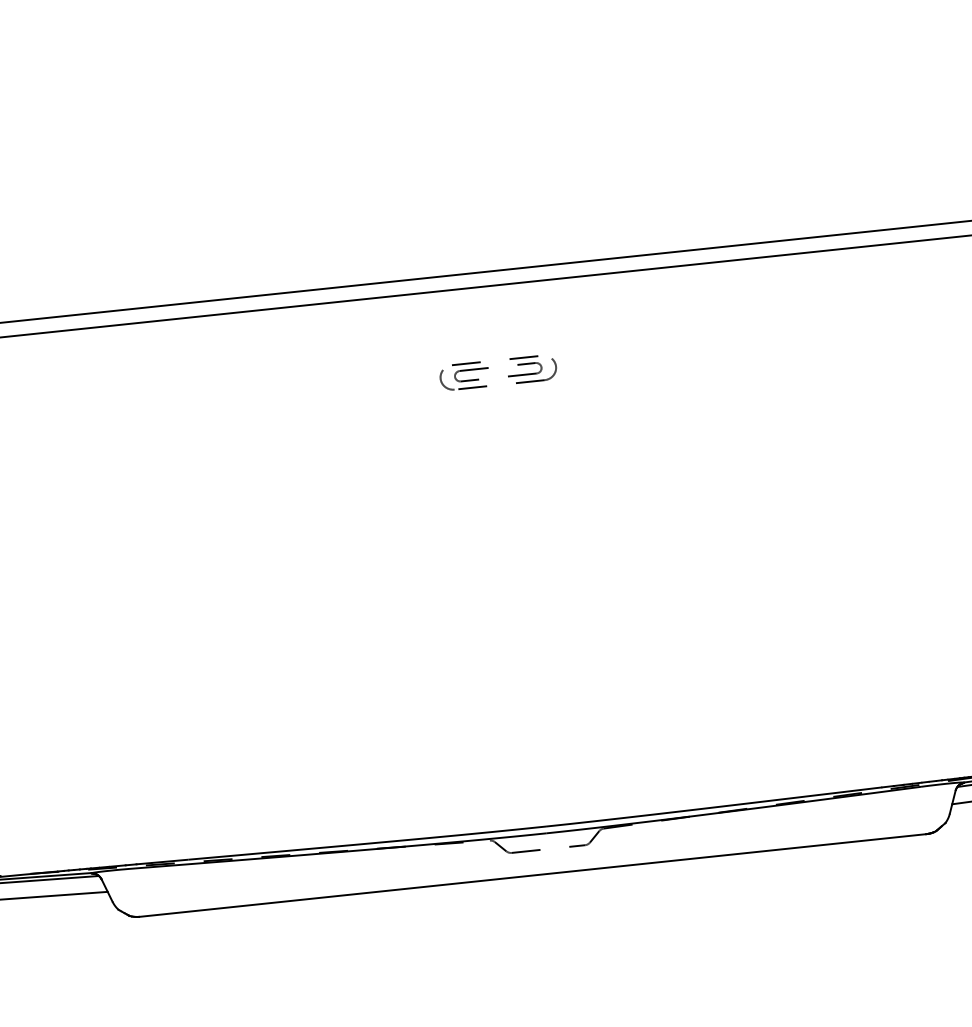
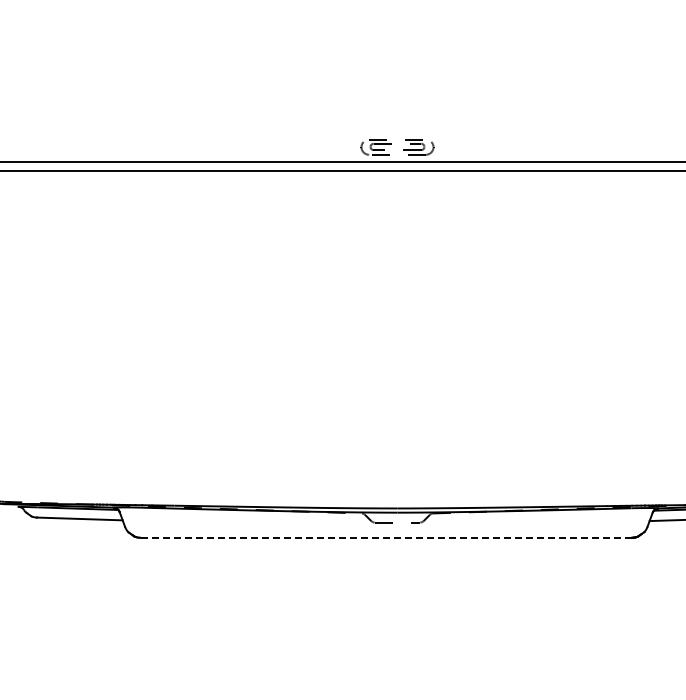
part: (508, 375) -> (403, 149), moved
line: (533, 874) -> (386, 537), solid -> dashed

